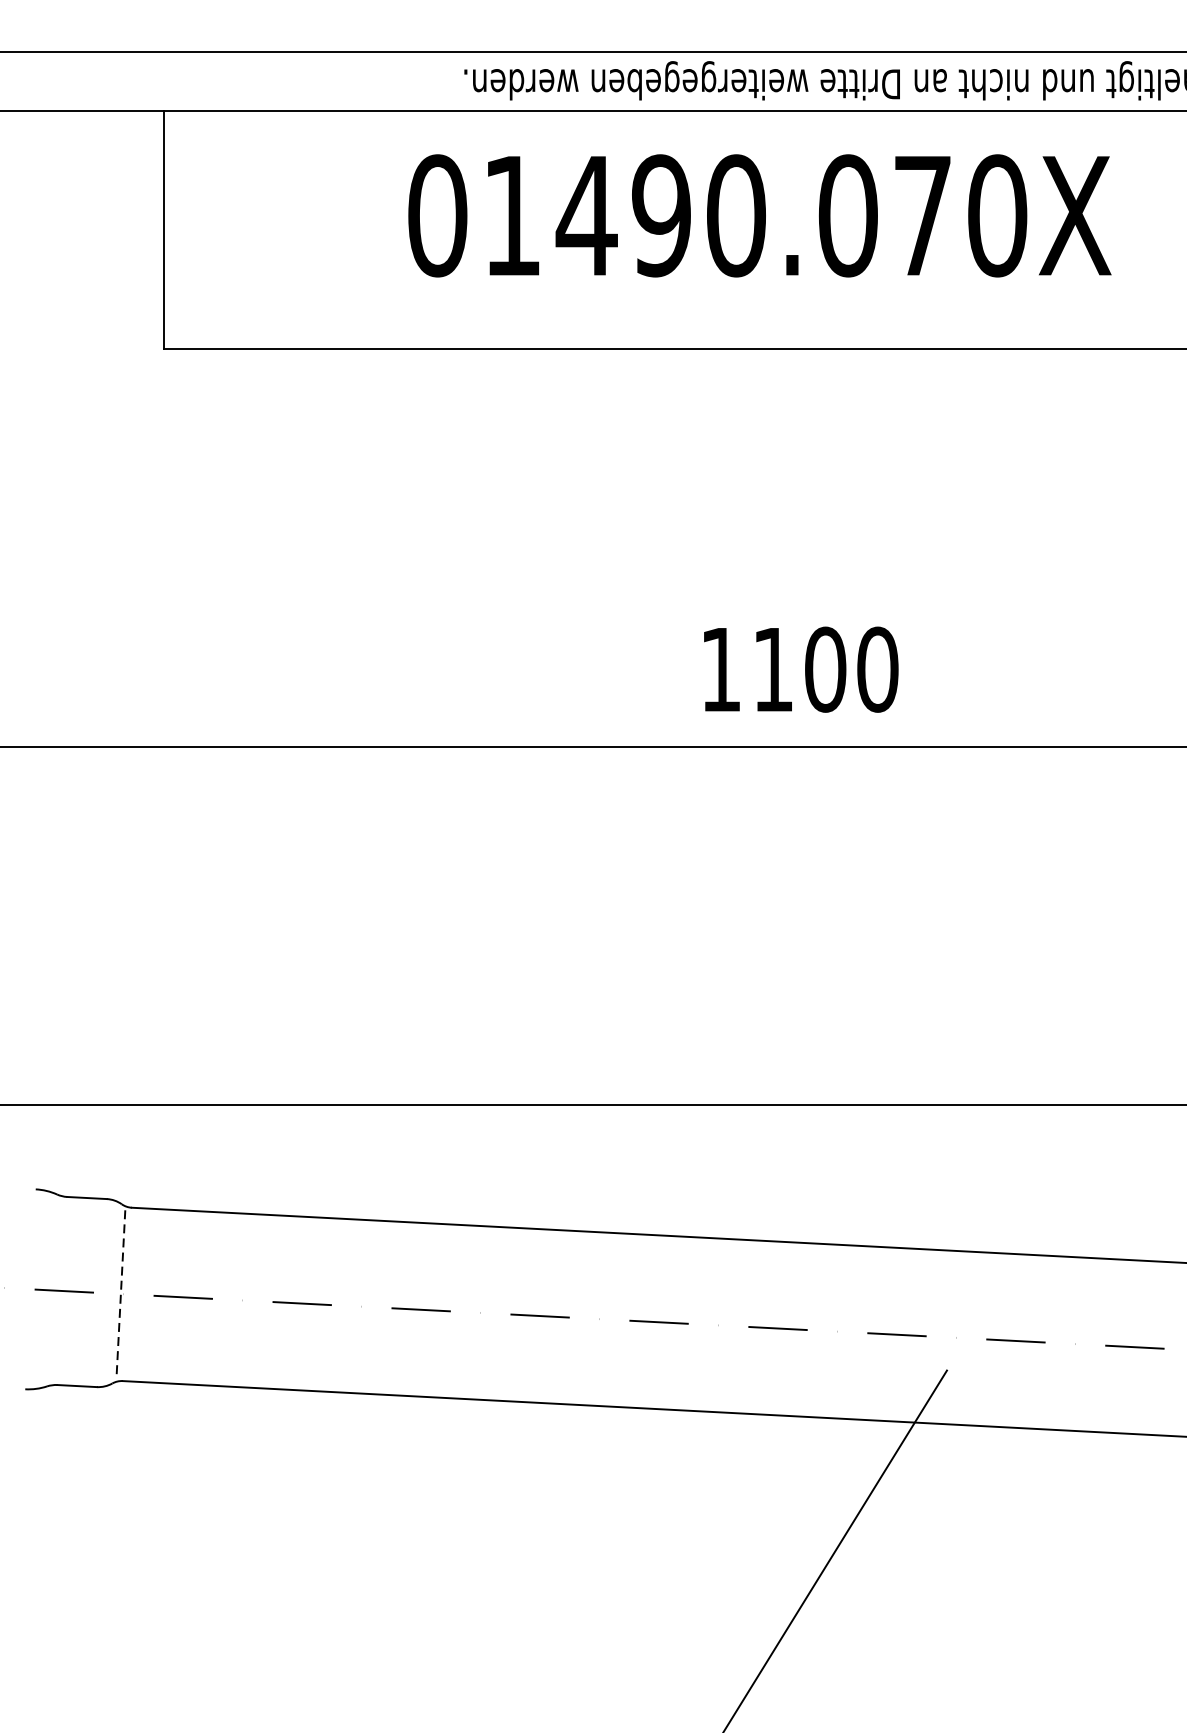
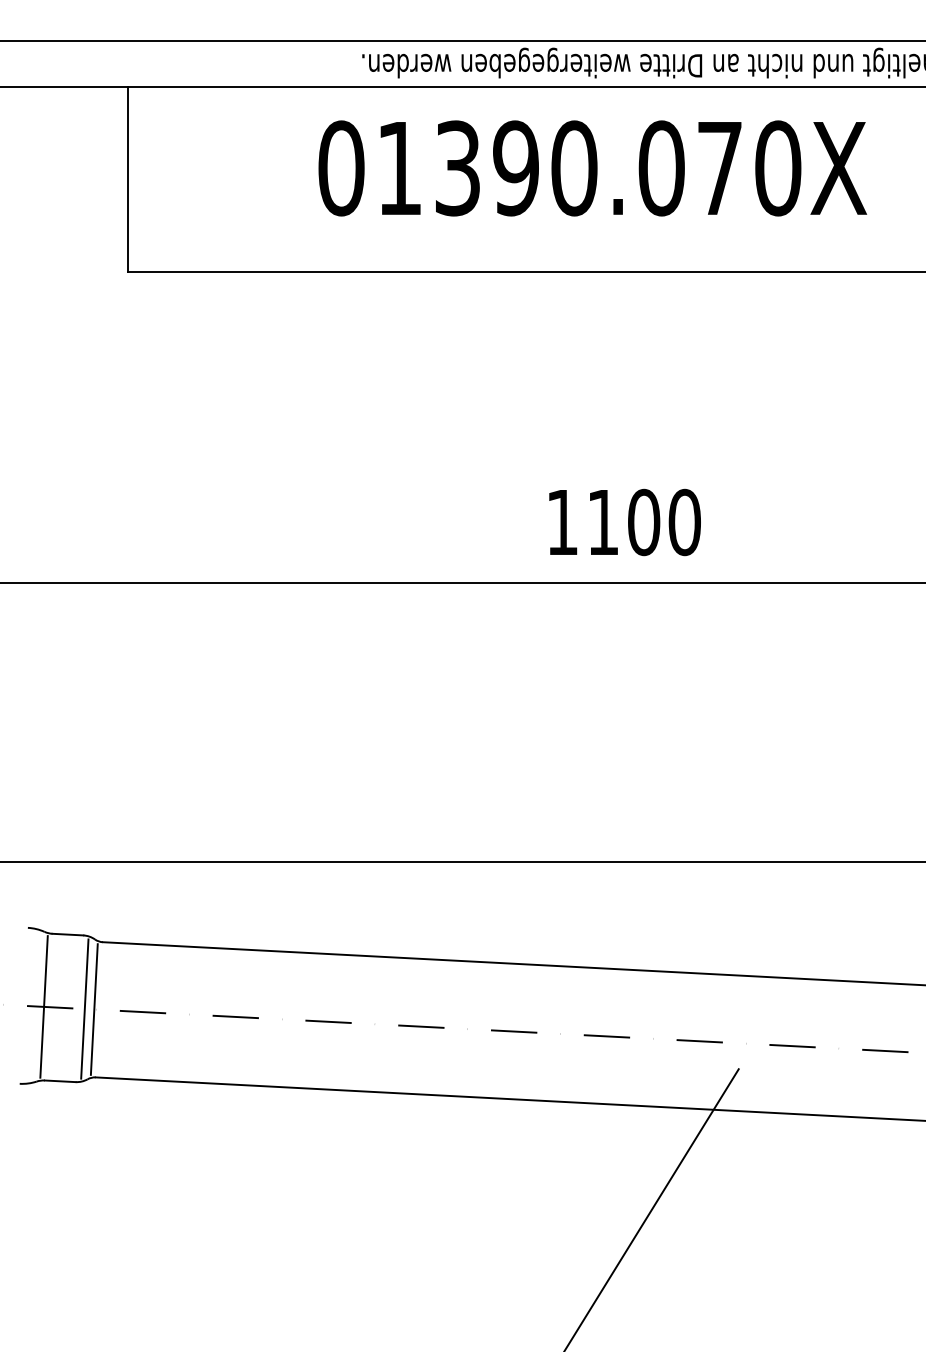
text: (586, 215) -> (457, 168), 01490.070X -> 01390.070X
line: (55, 1290) -> (43, 1006), added
line: (108, 1292) -> (84, 1008), added
line: (121, 1295) -> (94, 1010), dashed -> solid

